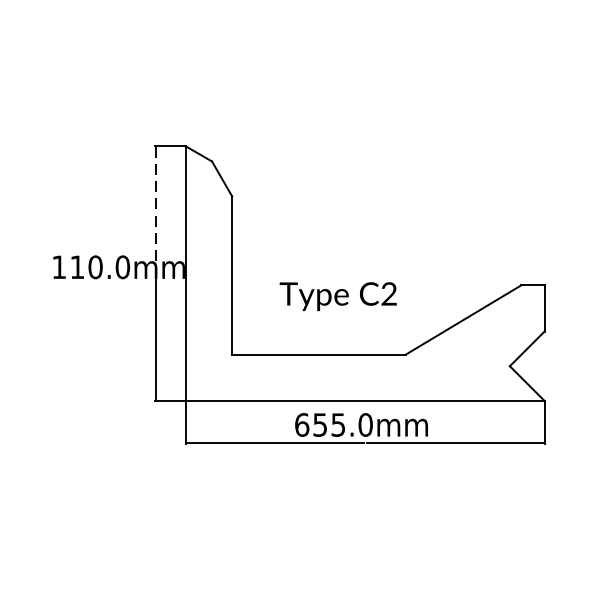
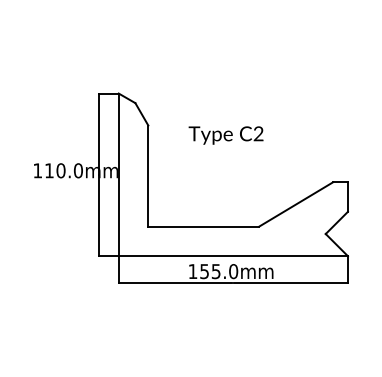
line: (155, 210) -> (99, 134), dashed -> solid
text: (337, 296) -> (225, 135), moved
text: (301, 424) -> (192, 271), 655.0mm -> 155.0mm

